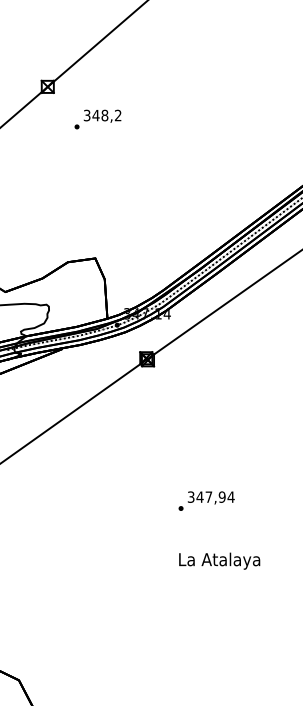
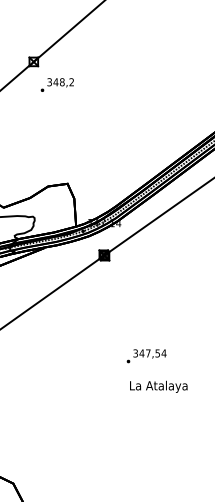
text: (97, 119) -> (57, 85), moved
text: (221, 496) -> (157, 352), 347,94 -> 347,54
text: (219, 560) -> (158, 386), moved

